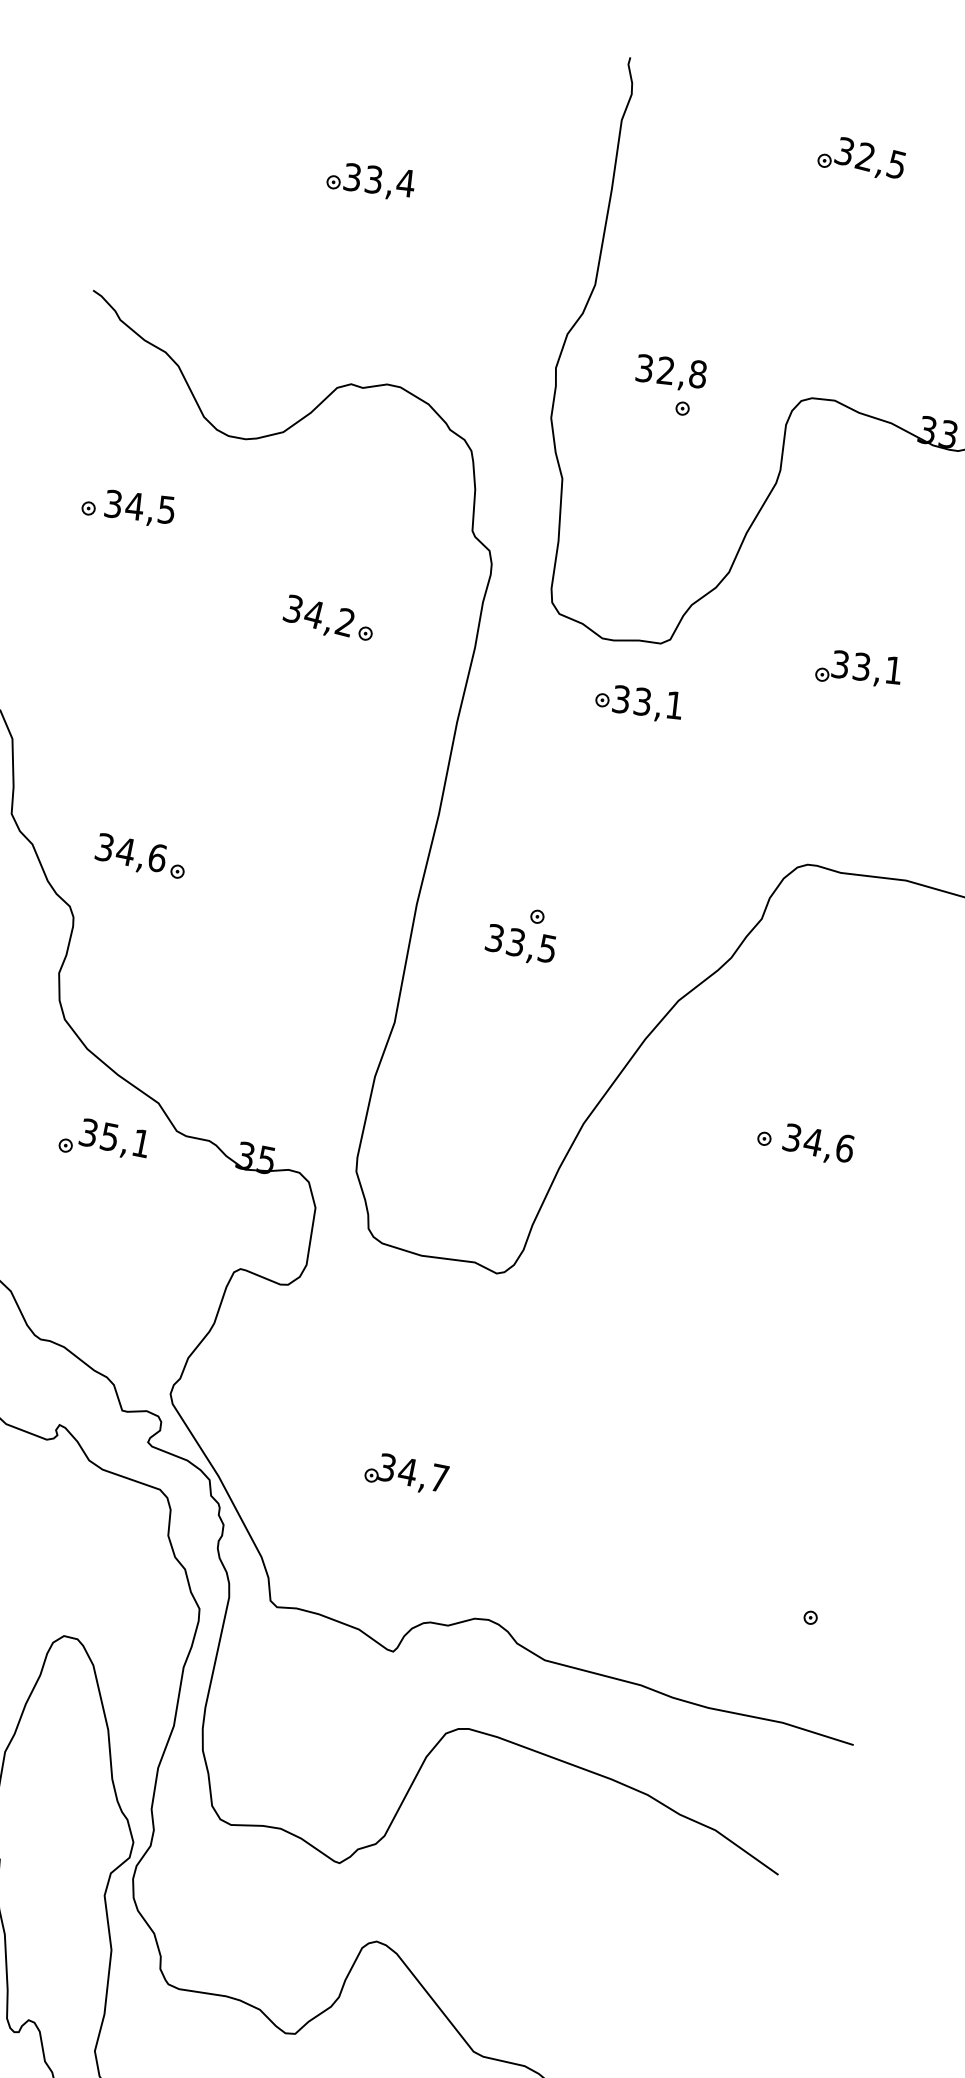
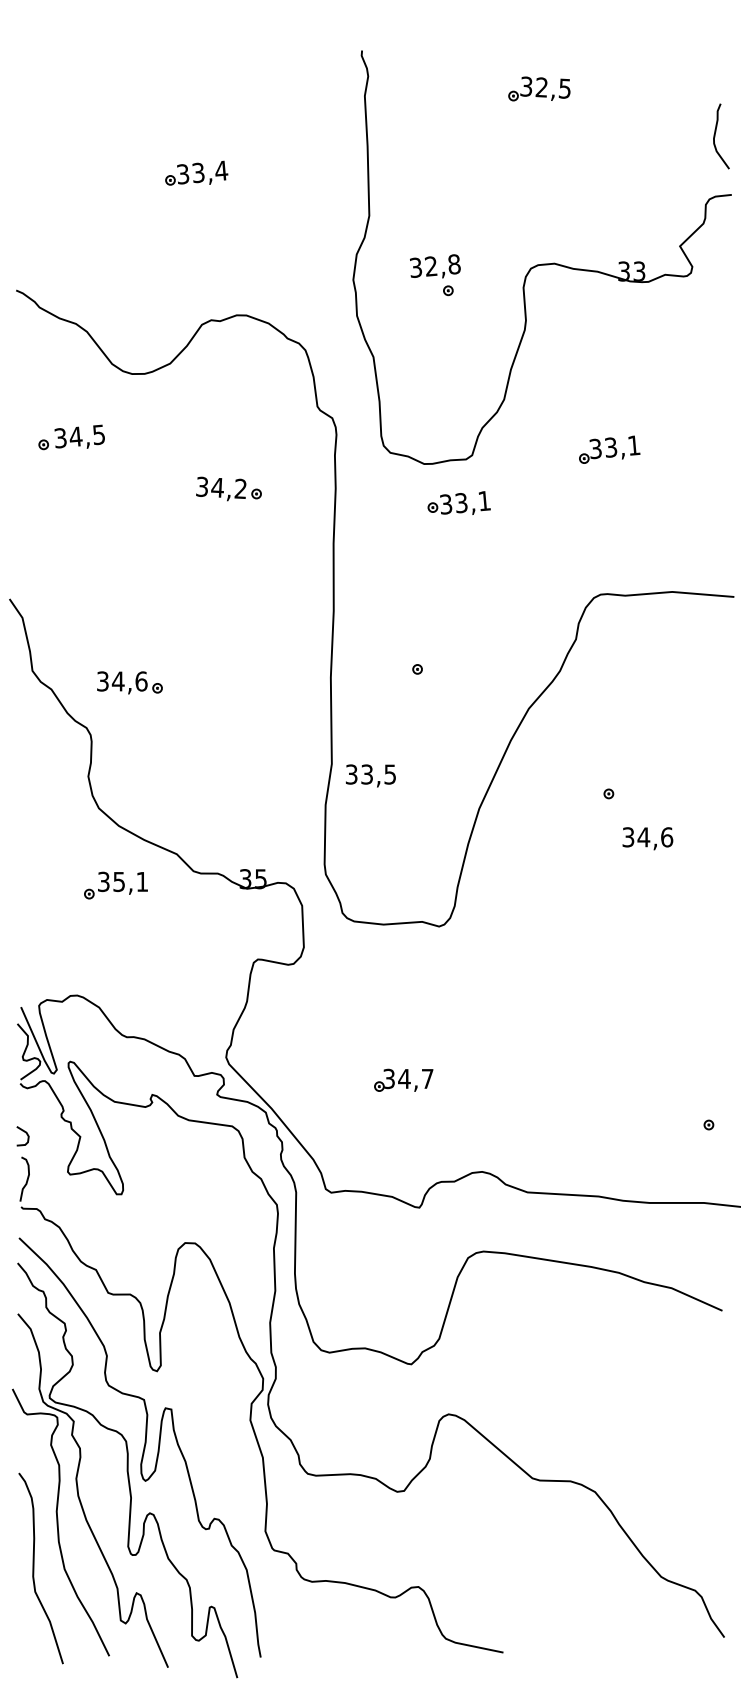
text: (520, 944) -> (370, 775), moved
part: (103, 1140) -> (115, 885), moved
text: (818, 1144) -> (647, 838), moved

